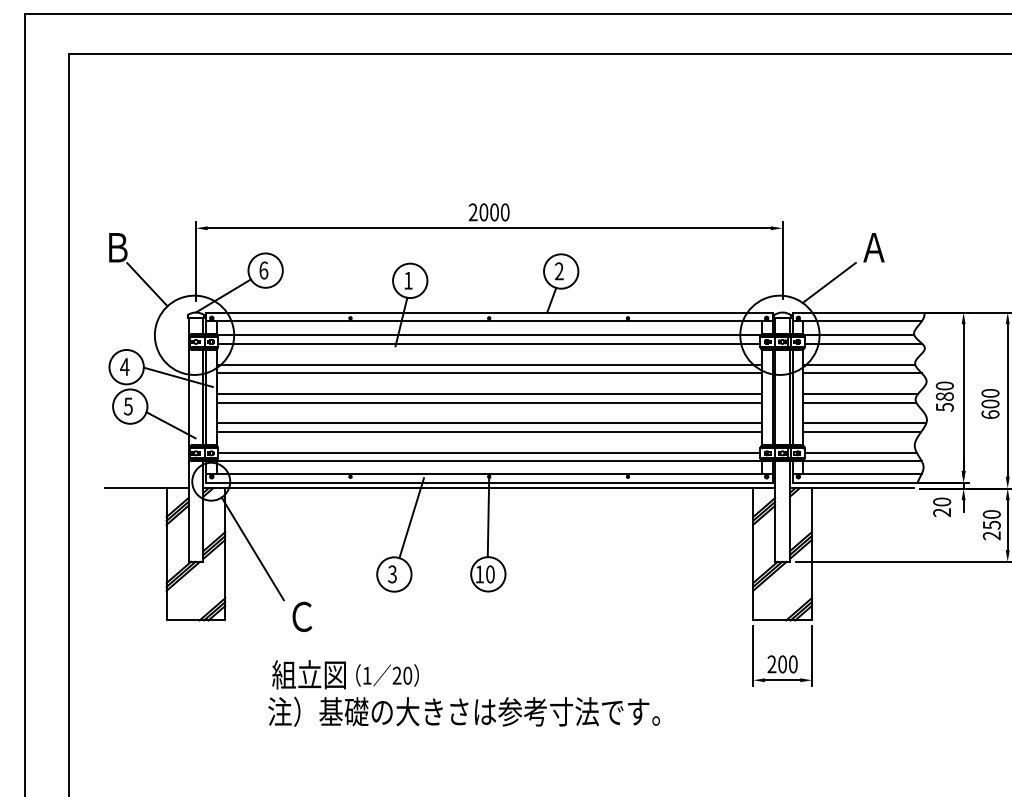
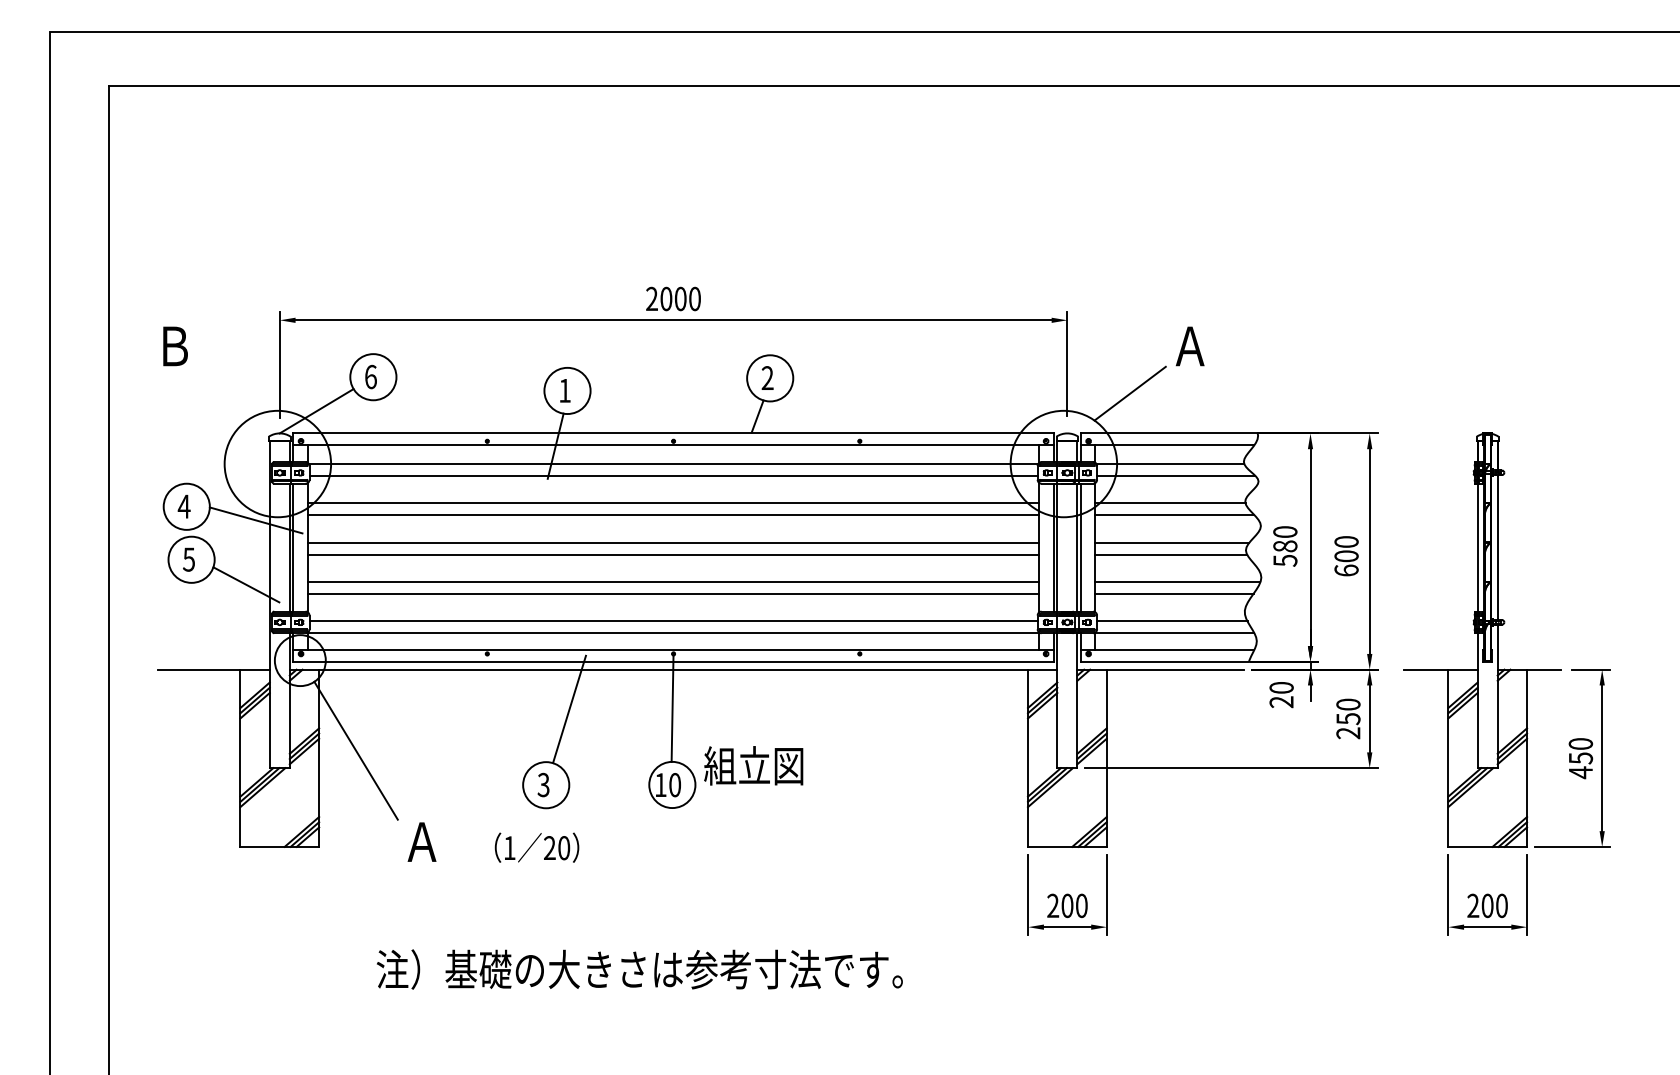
line: (147, 285) -> (214, 396), removed
text: (301, 616) -> (421, 841), Ｃ -> Ａ
text: (308, 674) -> (753, 765), moved
text: (387, 675) -> (536, 847), moved

